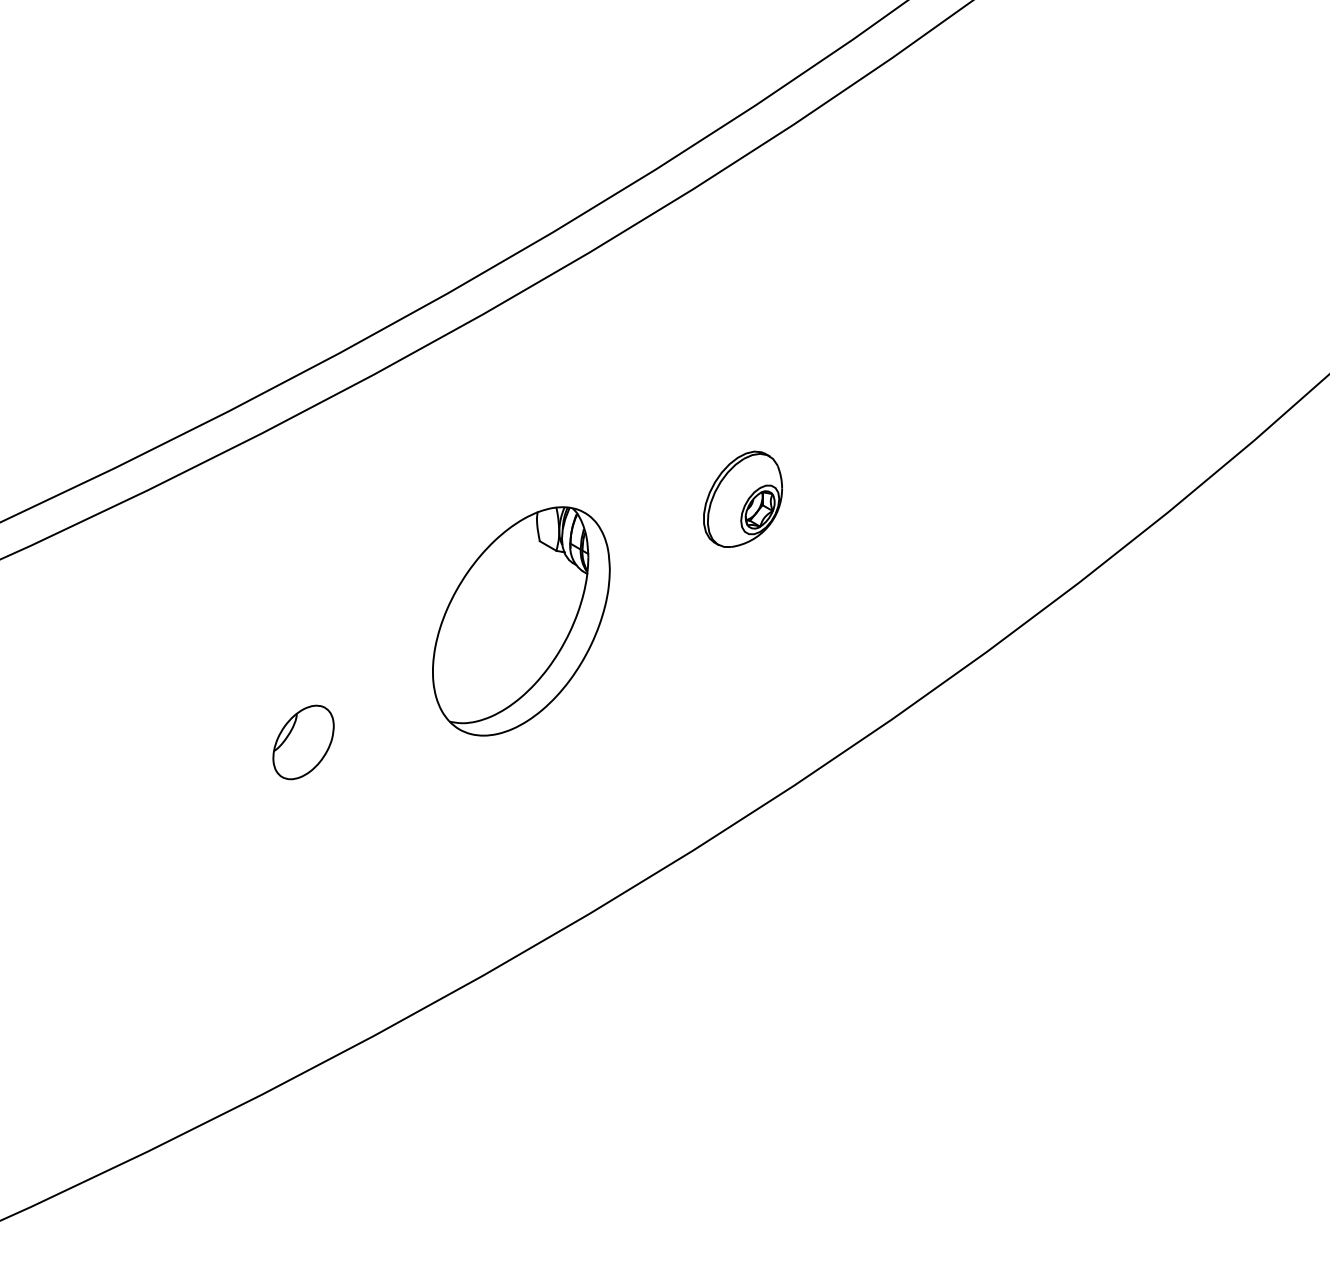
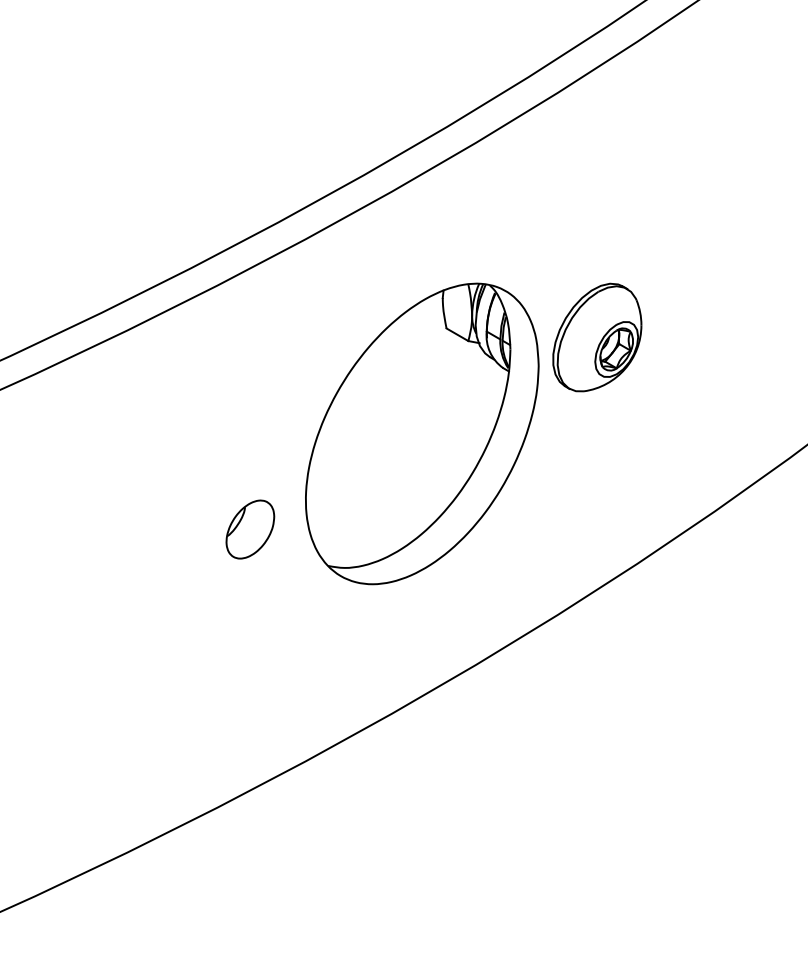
part: (742, 499) -> (596, 337), size x1.43
part: (521, 621) -> (422, 434), size x1.67

